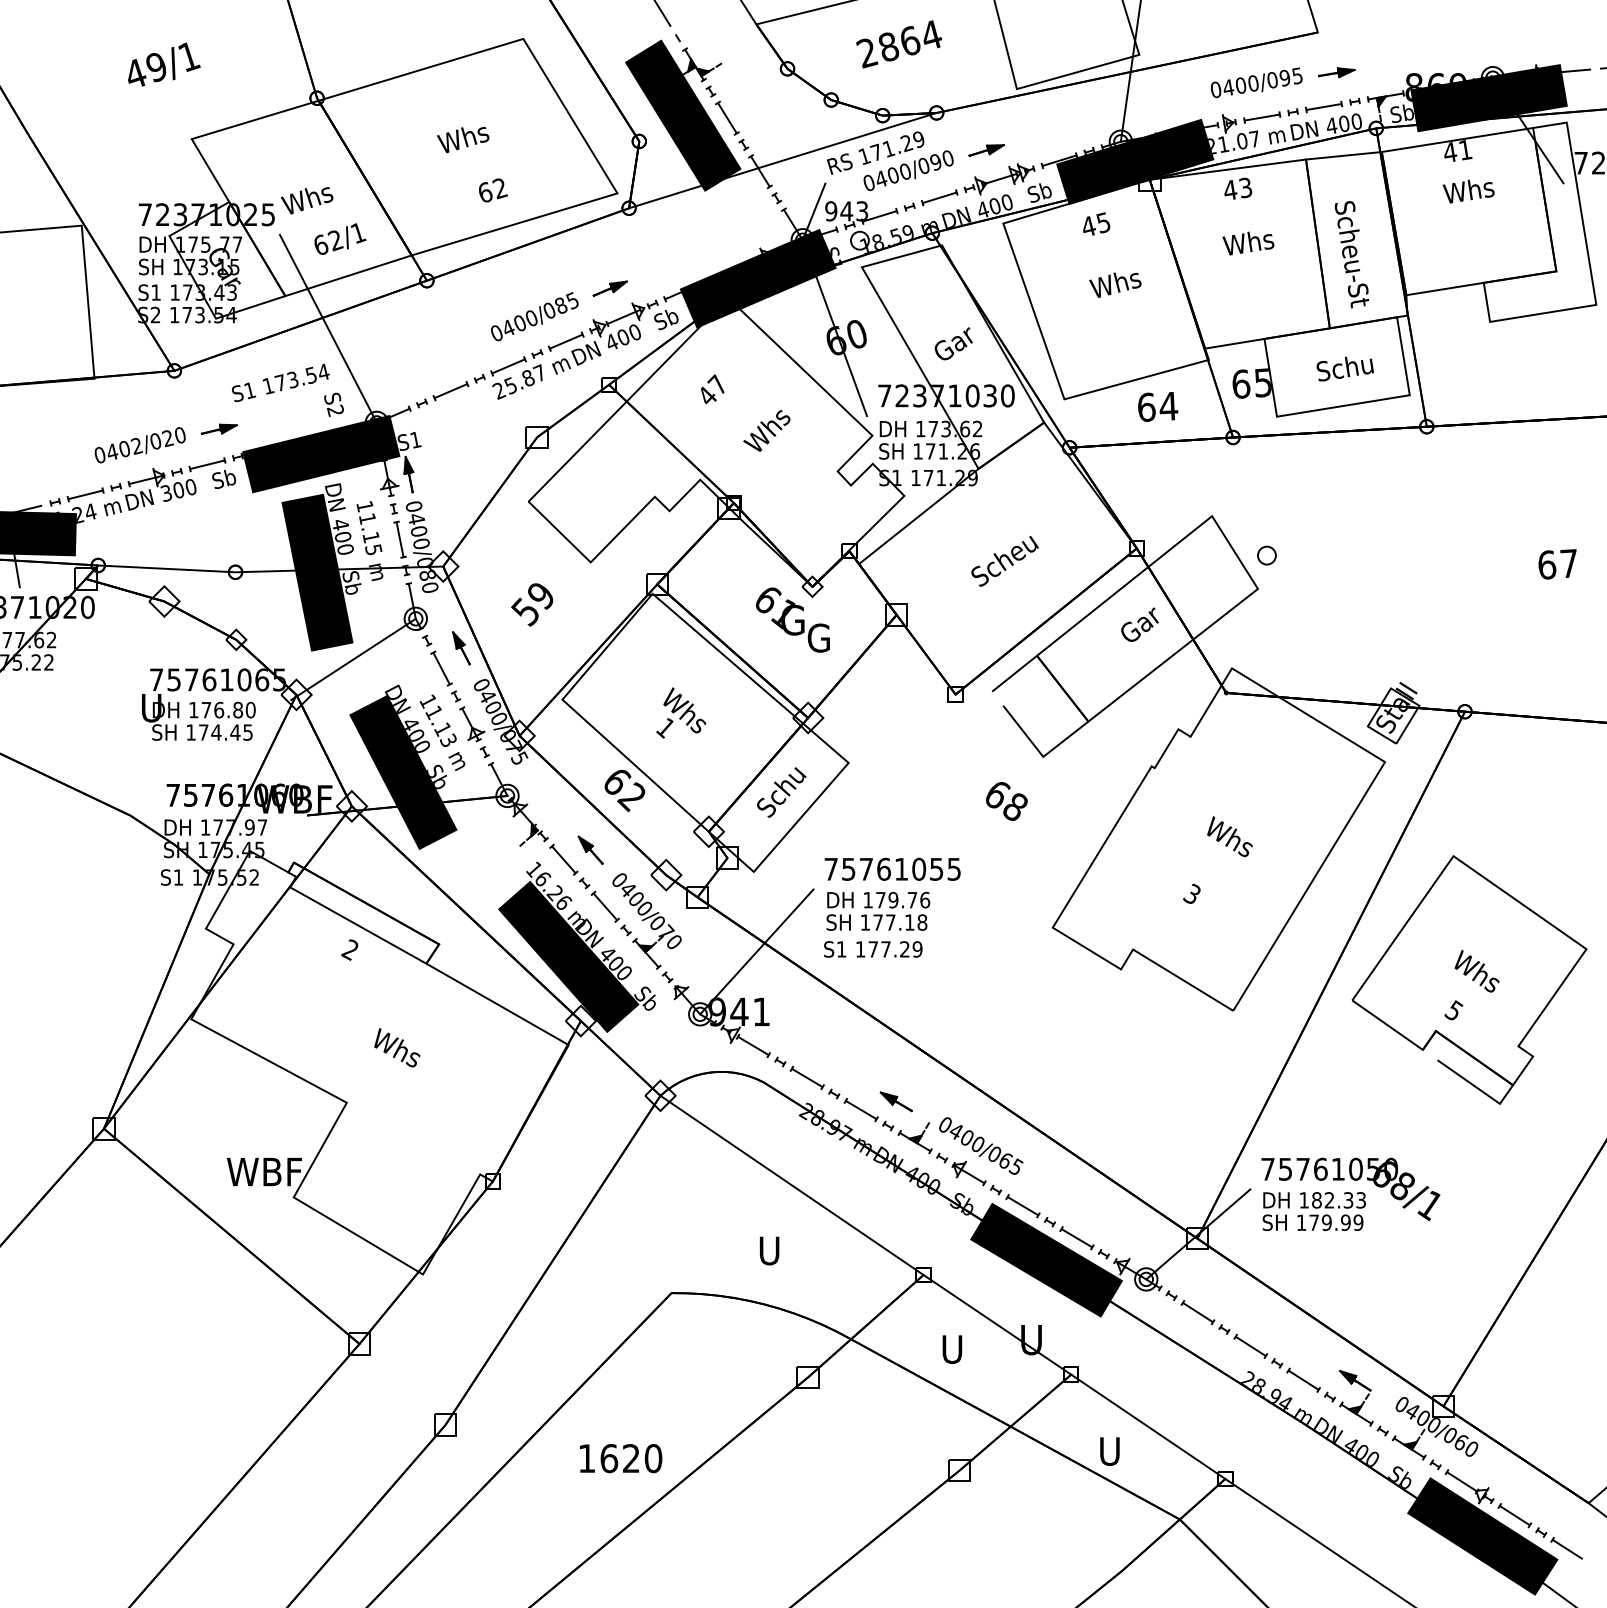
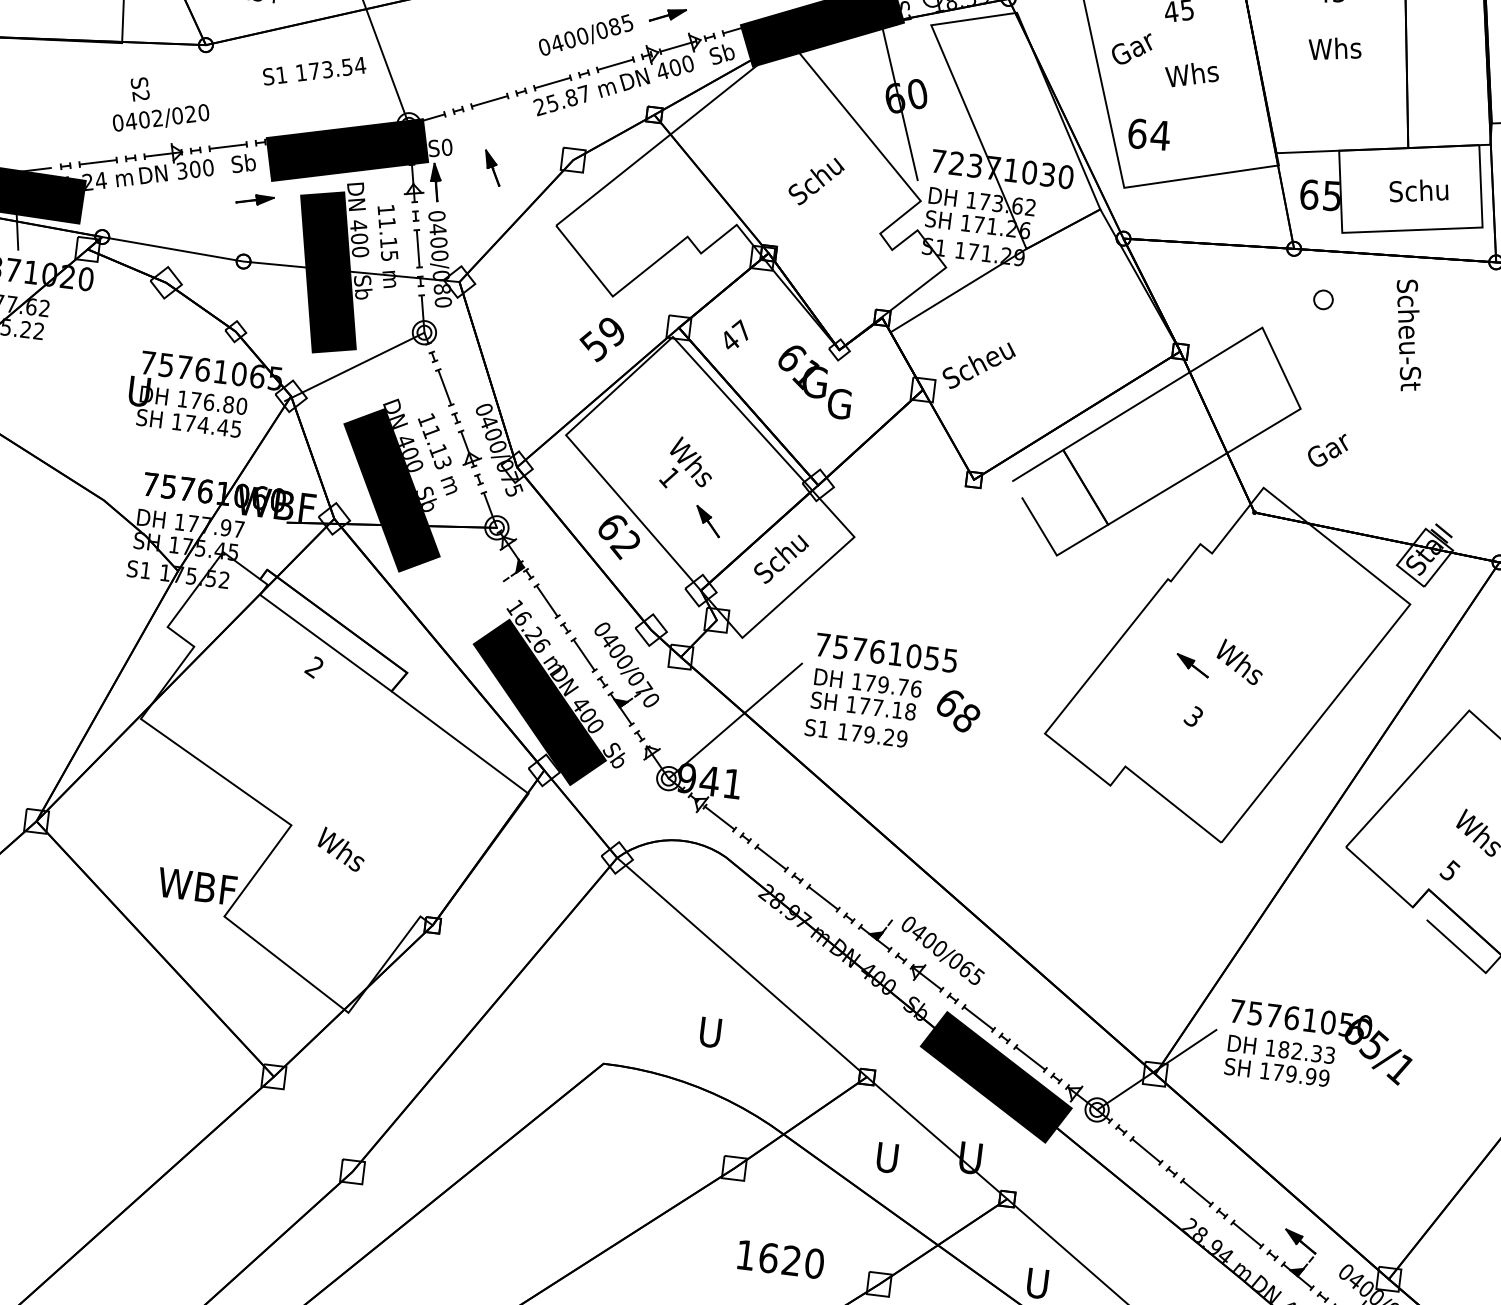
text: (1352, 254) -> (1409, 335), moved
text: (953, 343) -> (1132, 48), moved
text: (712, 389) -> (736, 334), moved
text: (333, 404) -> (139, 89), moved
text: (1158, 406) -> (1149, 134), moved
part: (218, 428) -> (254, 198), moved
text: (769, 428) -> (815, 180), Whs -> Schu
text: (415, 439) -> (446, 146), S1 -> S0
part: (1266, 555) -> (1323, 299), moved
text: (1004, 561) -> (978, 365), moved
text: (532, 604) -> (602, 339), moved
text: (1139, 624) -> (1327, 449), moved
part: (461, 648) -> (492, 168), moved
text: (1006, 801) -> (958, 711), moved
part: (590, 849) -> (708, 520), moved
text: (885, 949) -> (868, 735), 177.29 -> 179.29
text: (397, 1047) -> (341, 849), moved
part: (895, 1101) -> (1191, 665), moved
text: (1401, 1185) -> (1373, 1045), 68/1 -> 65/1
text: (621, 1458) -> (781, 1259), moved

